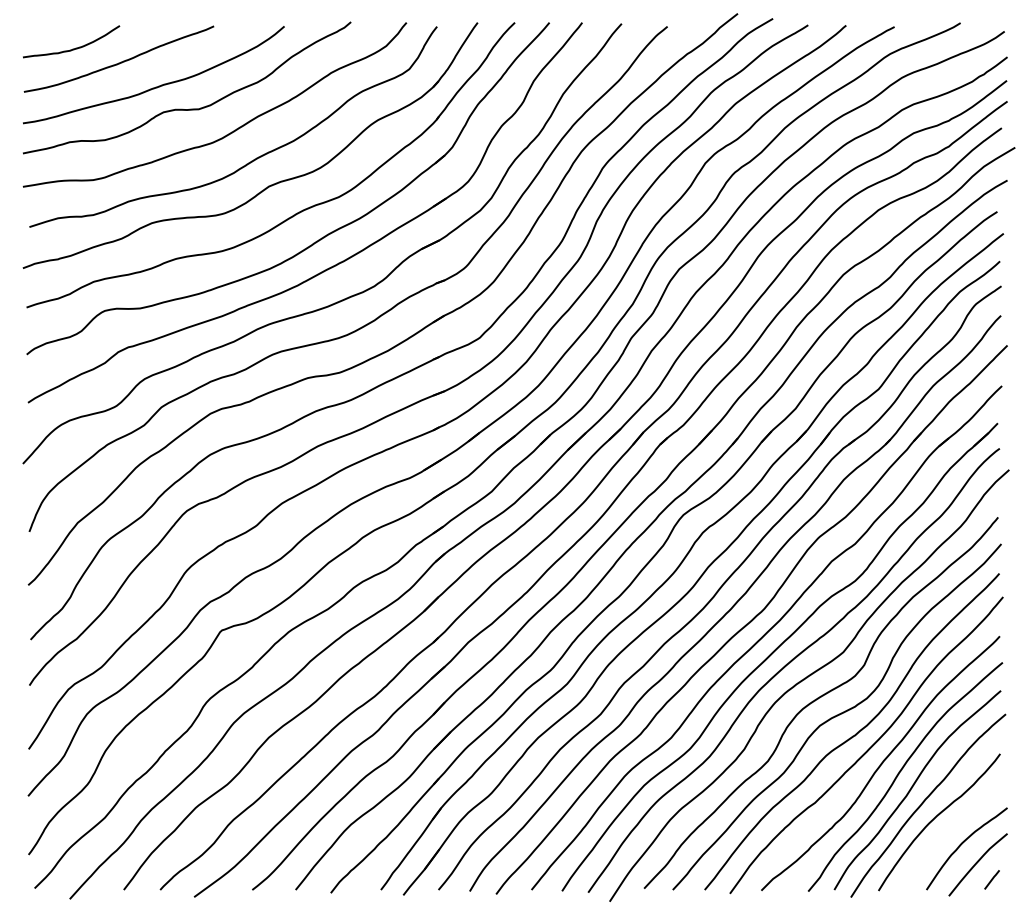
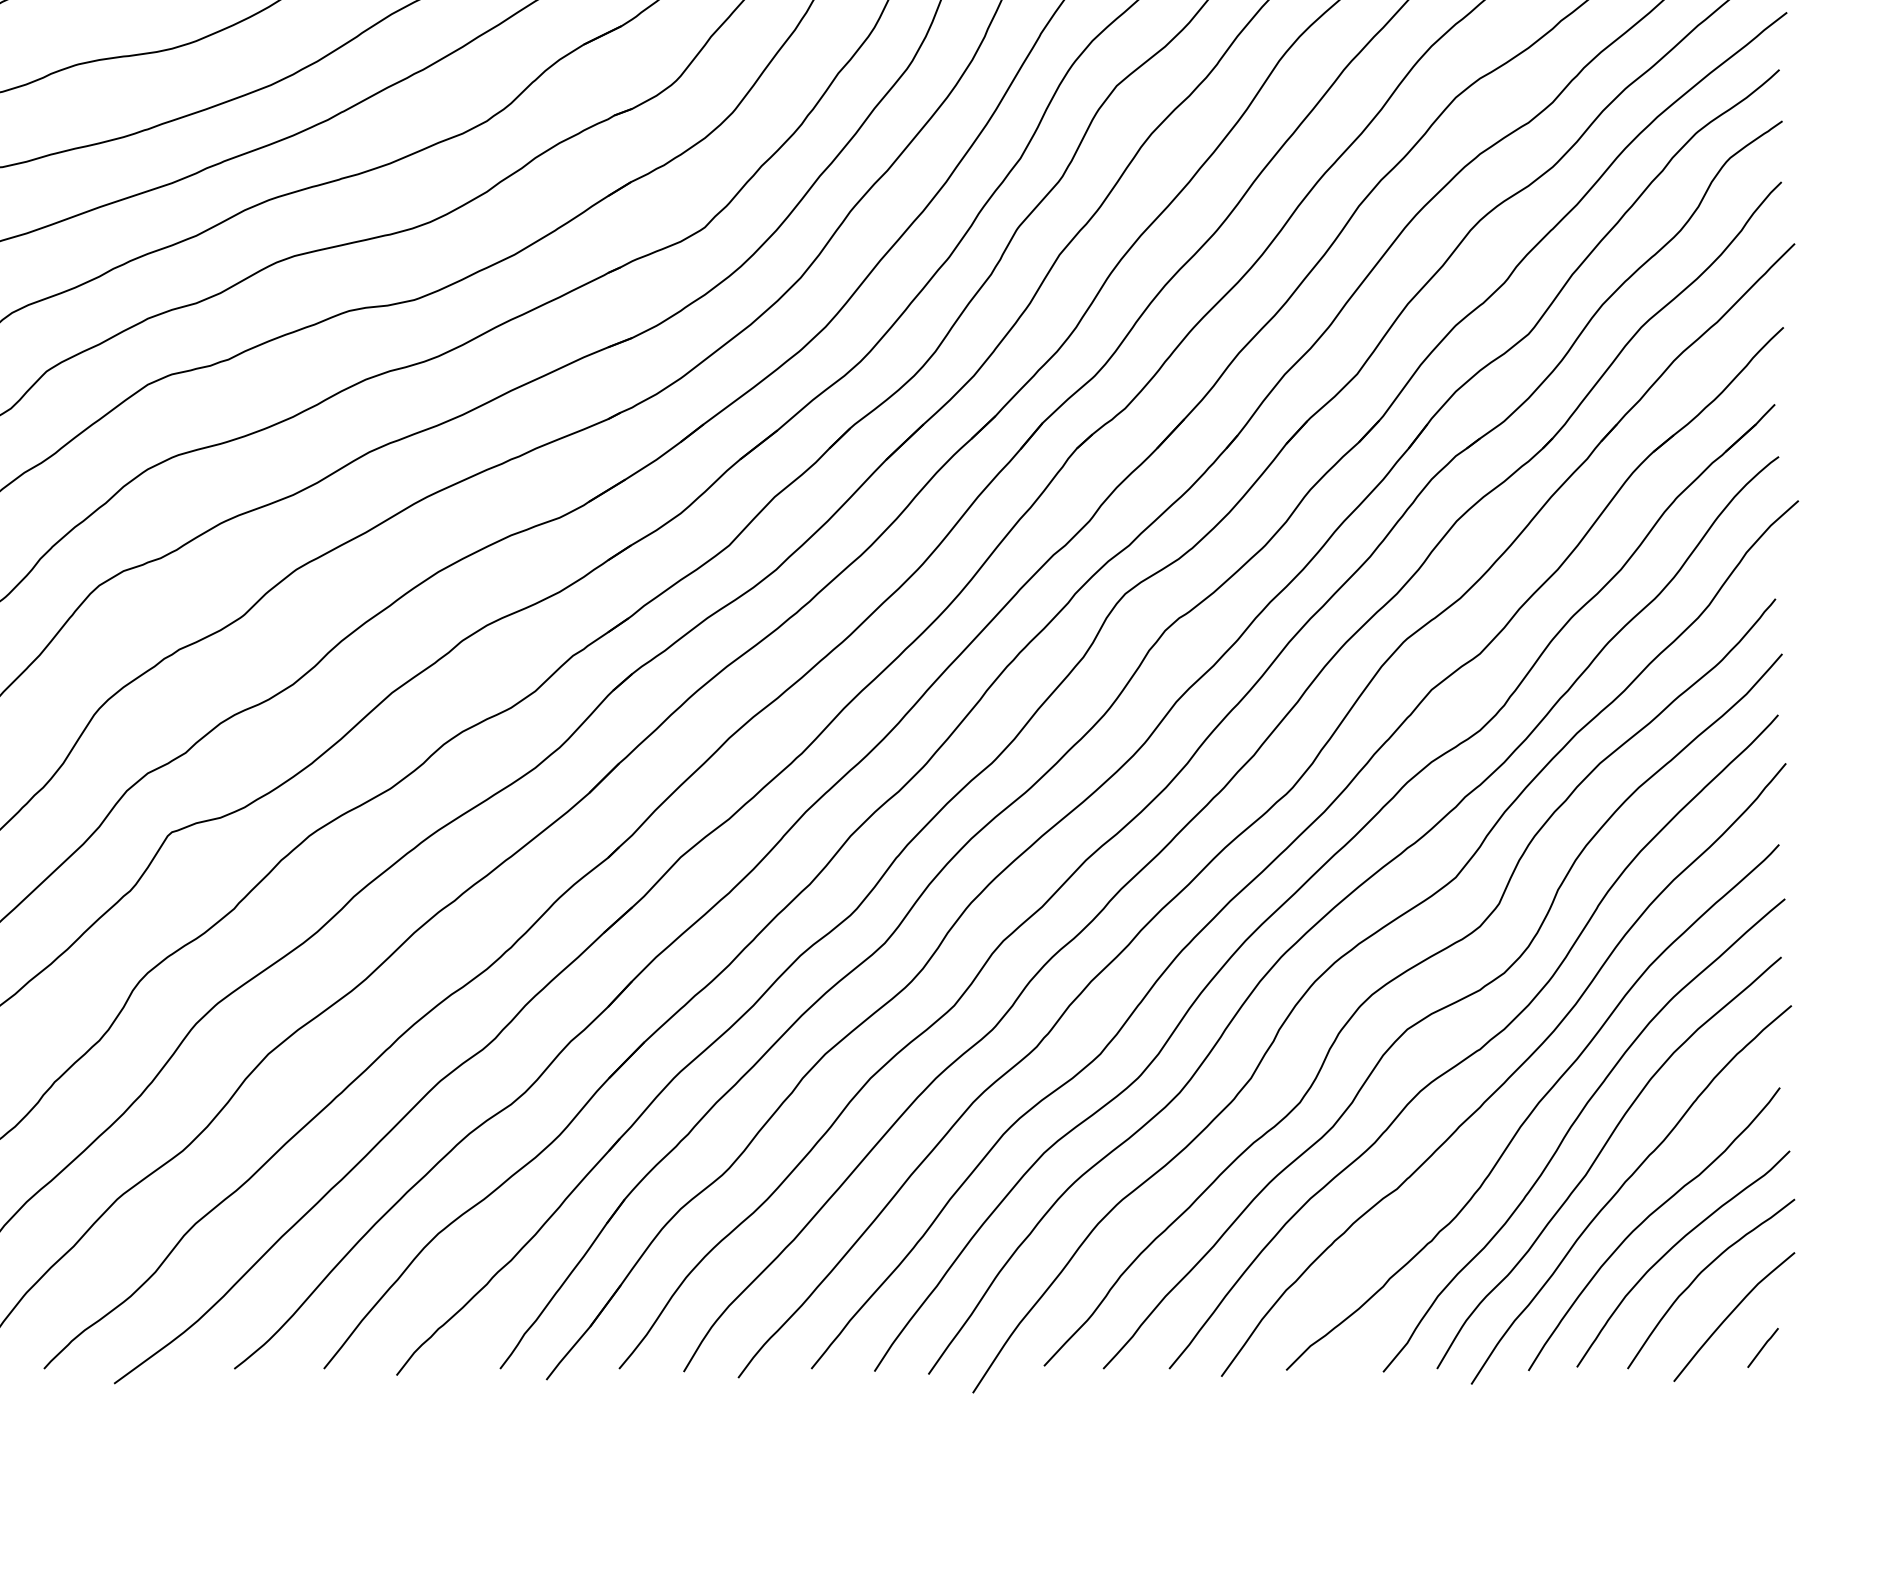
curve: (949, 831) -> (1675, 1247), added

